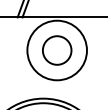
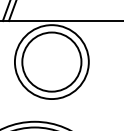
circle: (57, 50) -> (52, 62), size x1.67

